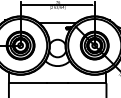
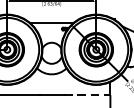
line: (87, 83) -> (87, 95), solid -> dashed

